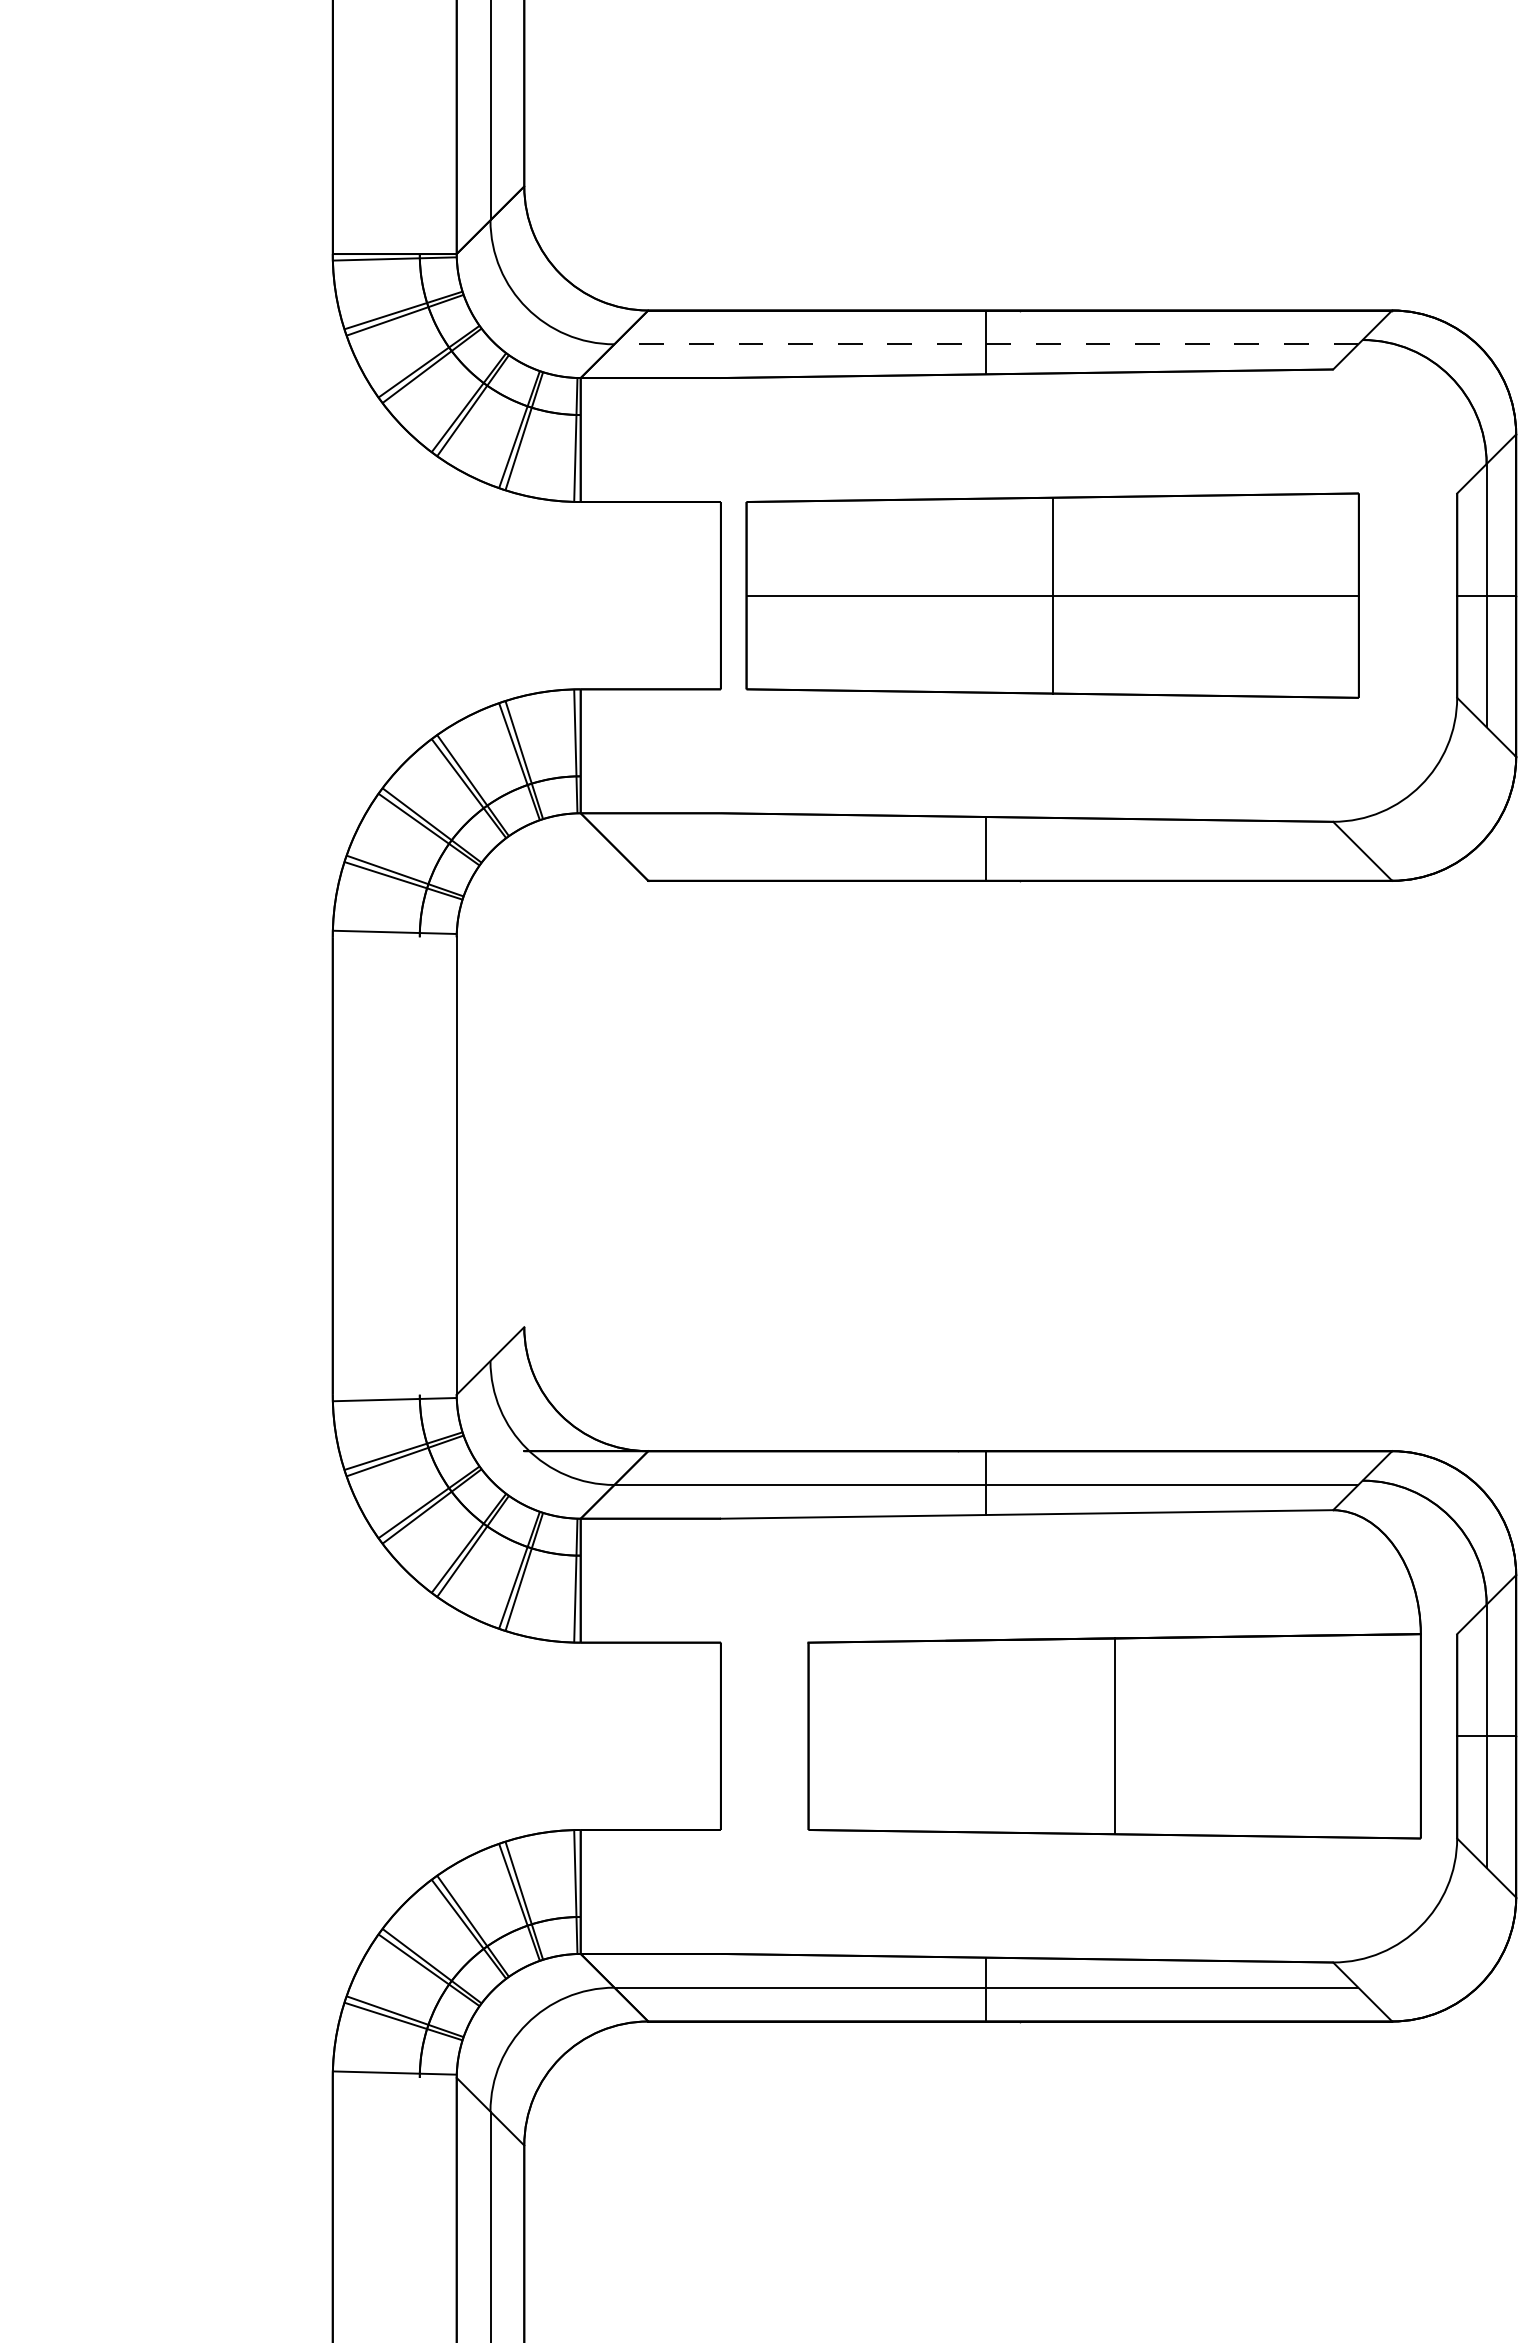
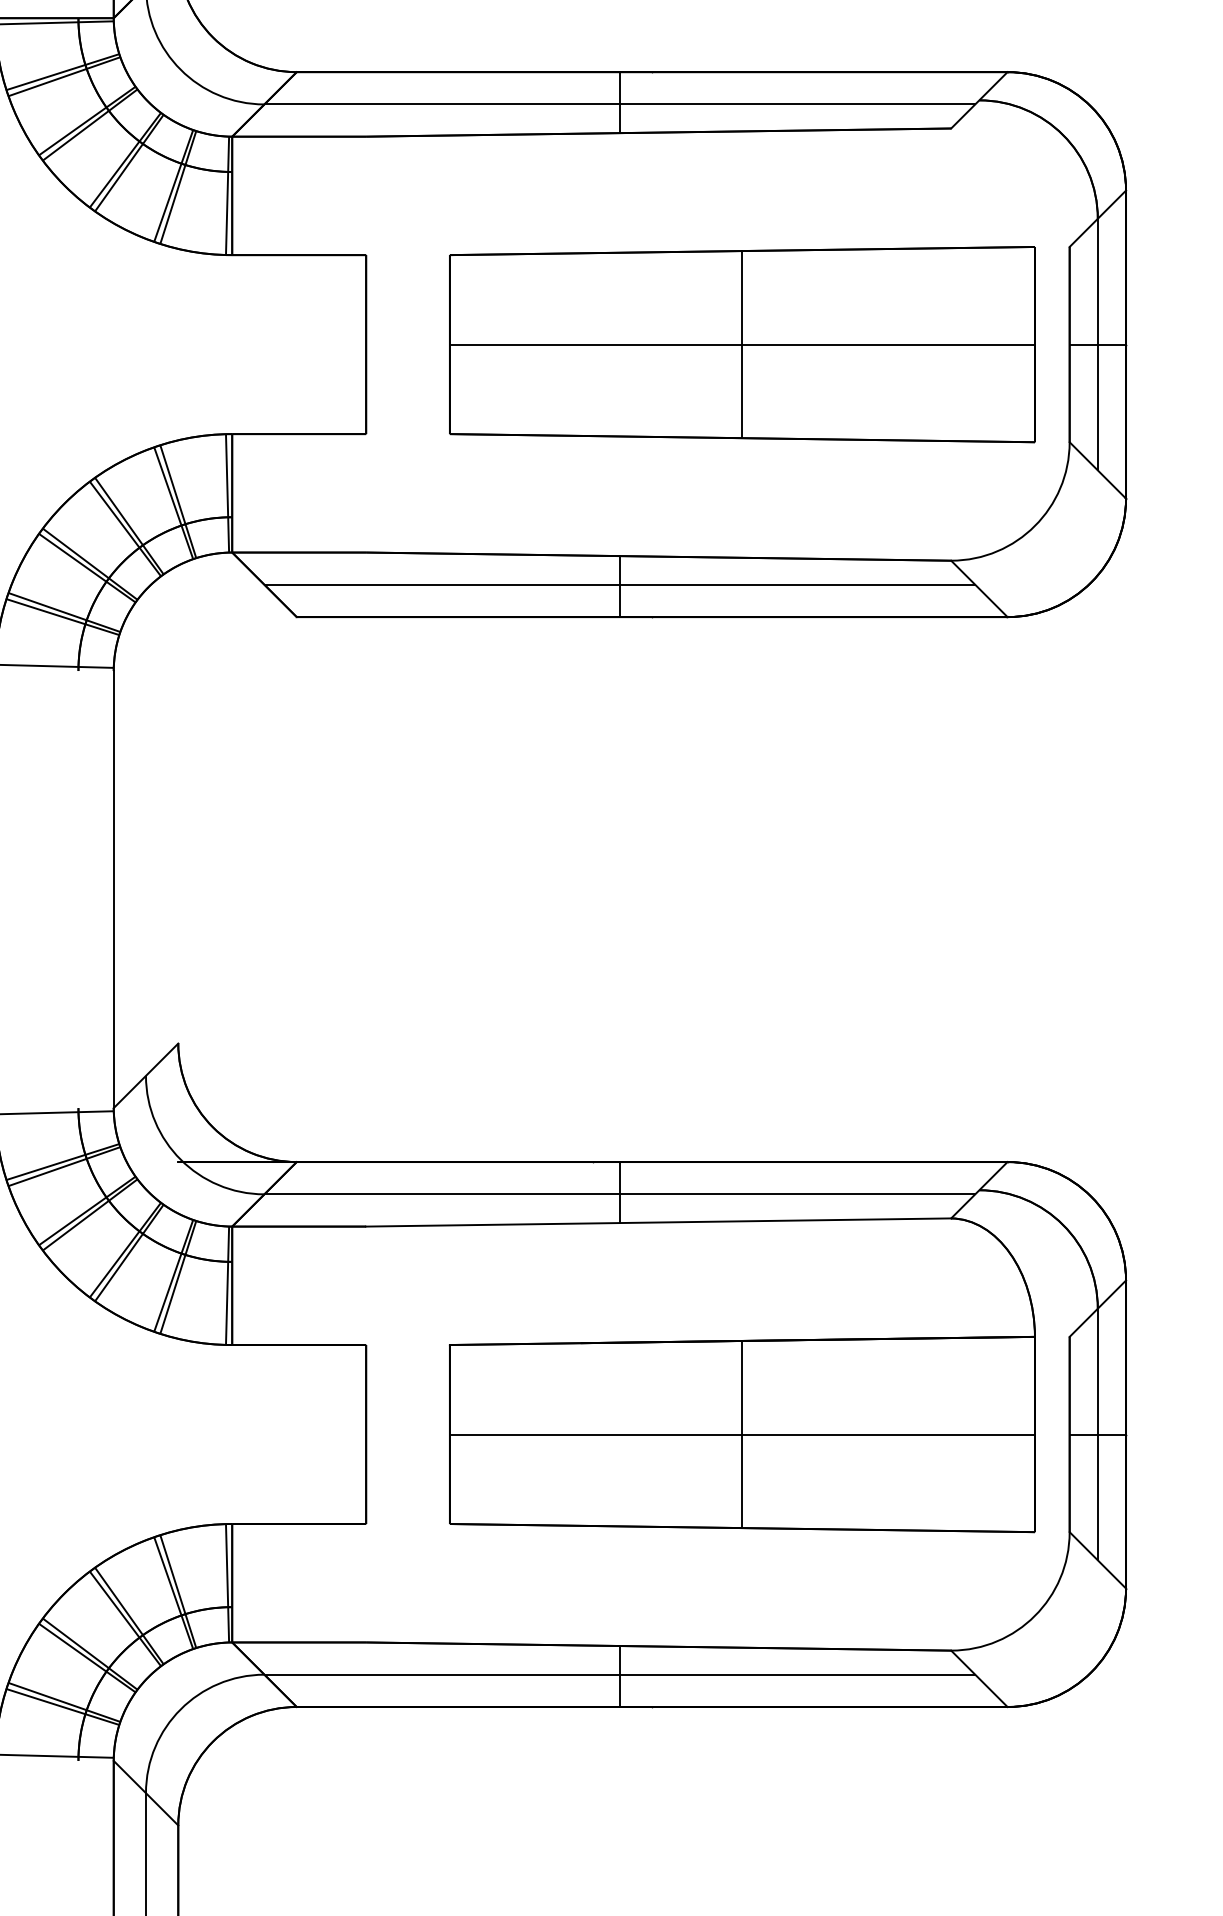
line: (986, 344) -> (619, 104), dashed -> solid
part: (1052, 595) -> (742, 344), moved
line: (986, 847) -> (619, 585), added
line: (1114, 1736) -> (742, 1434), added

